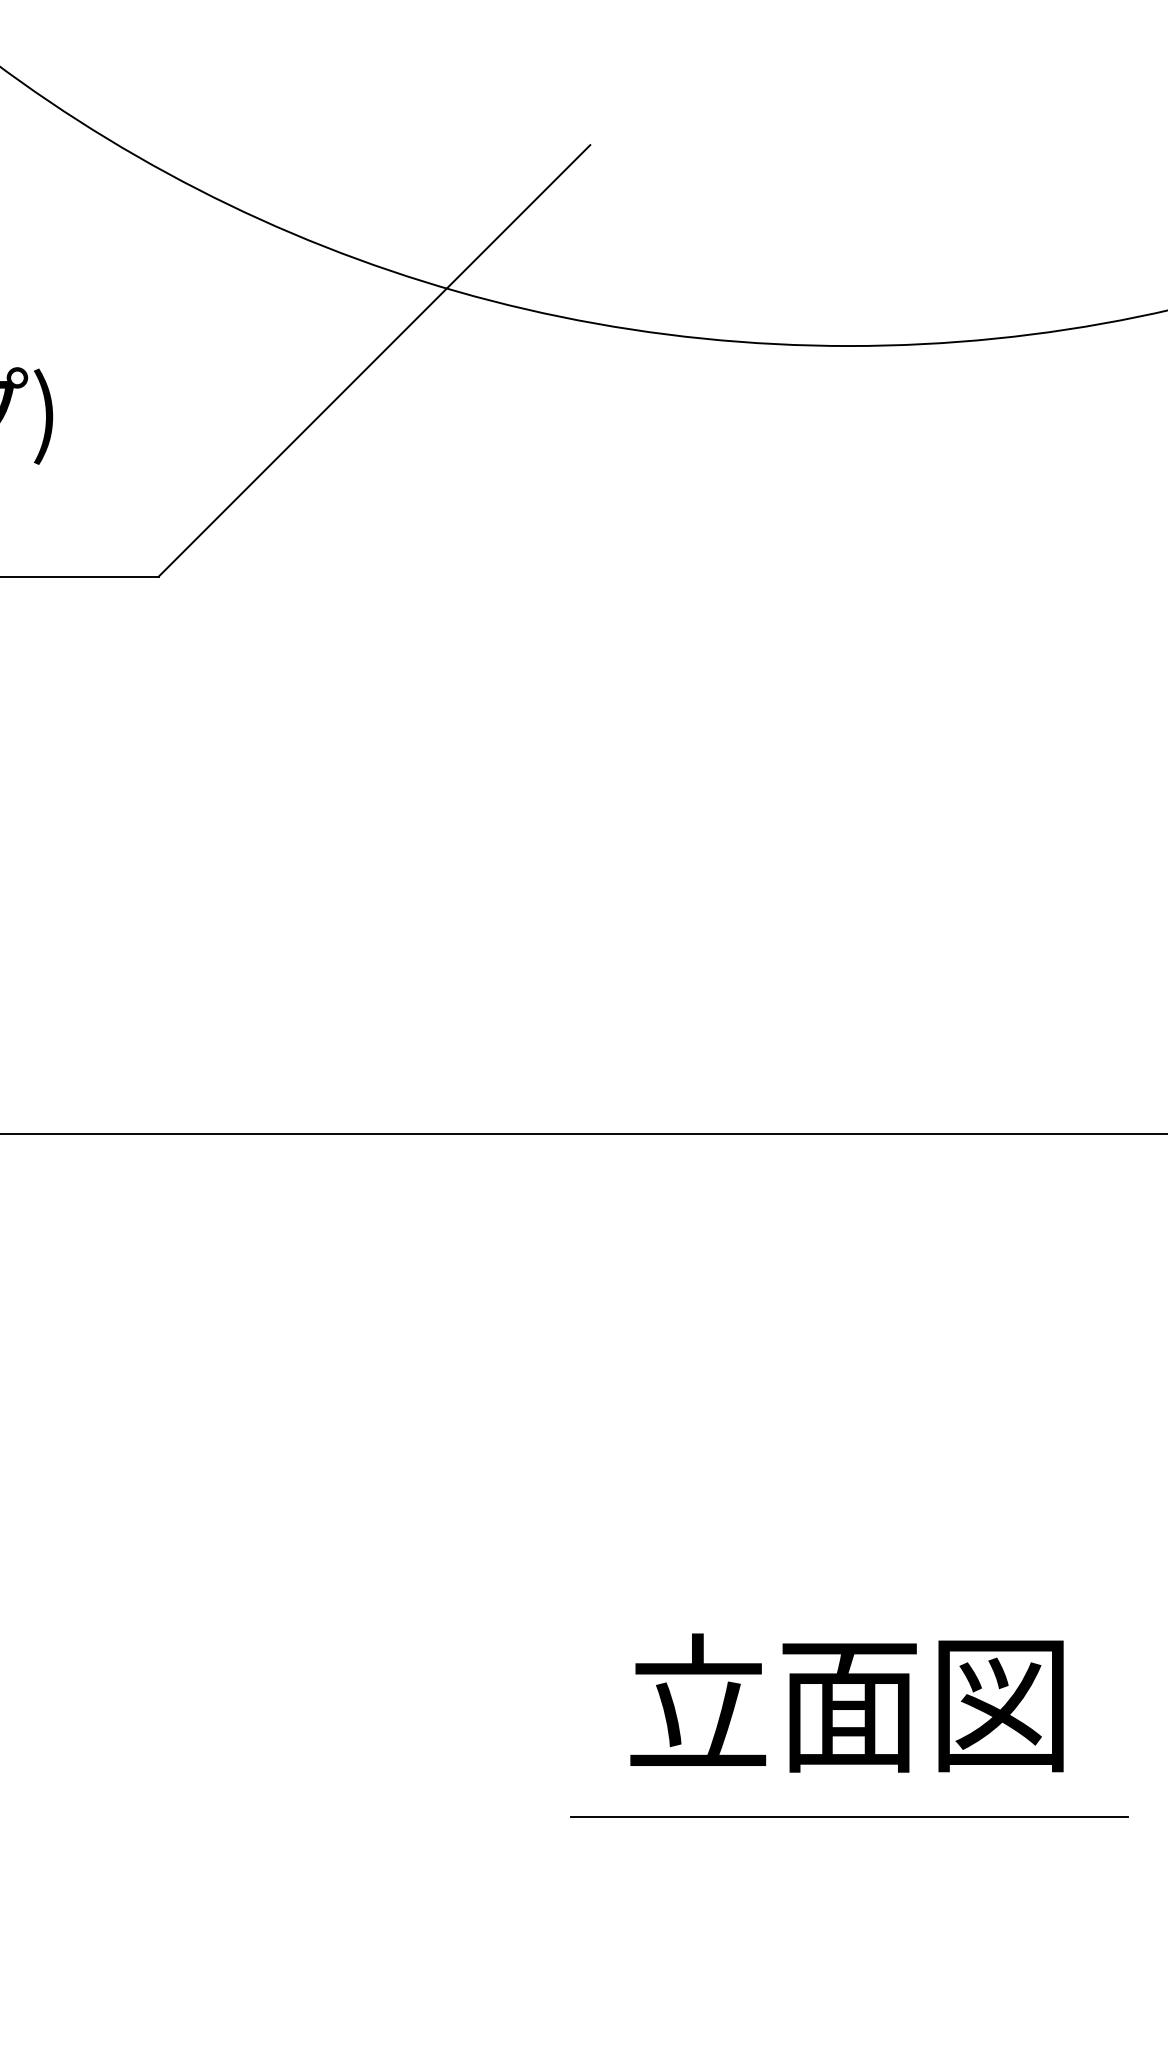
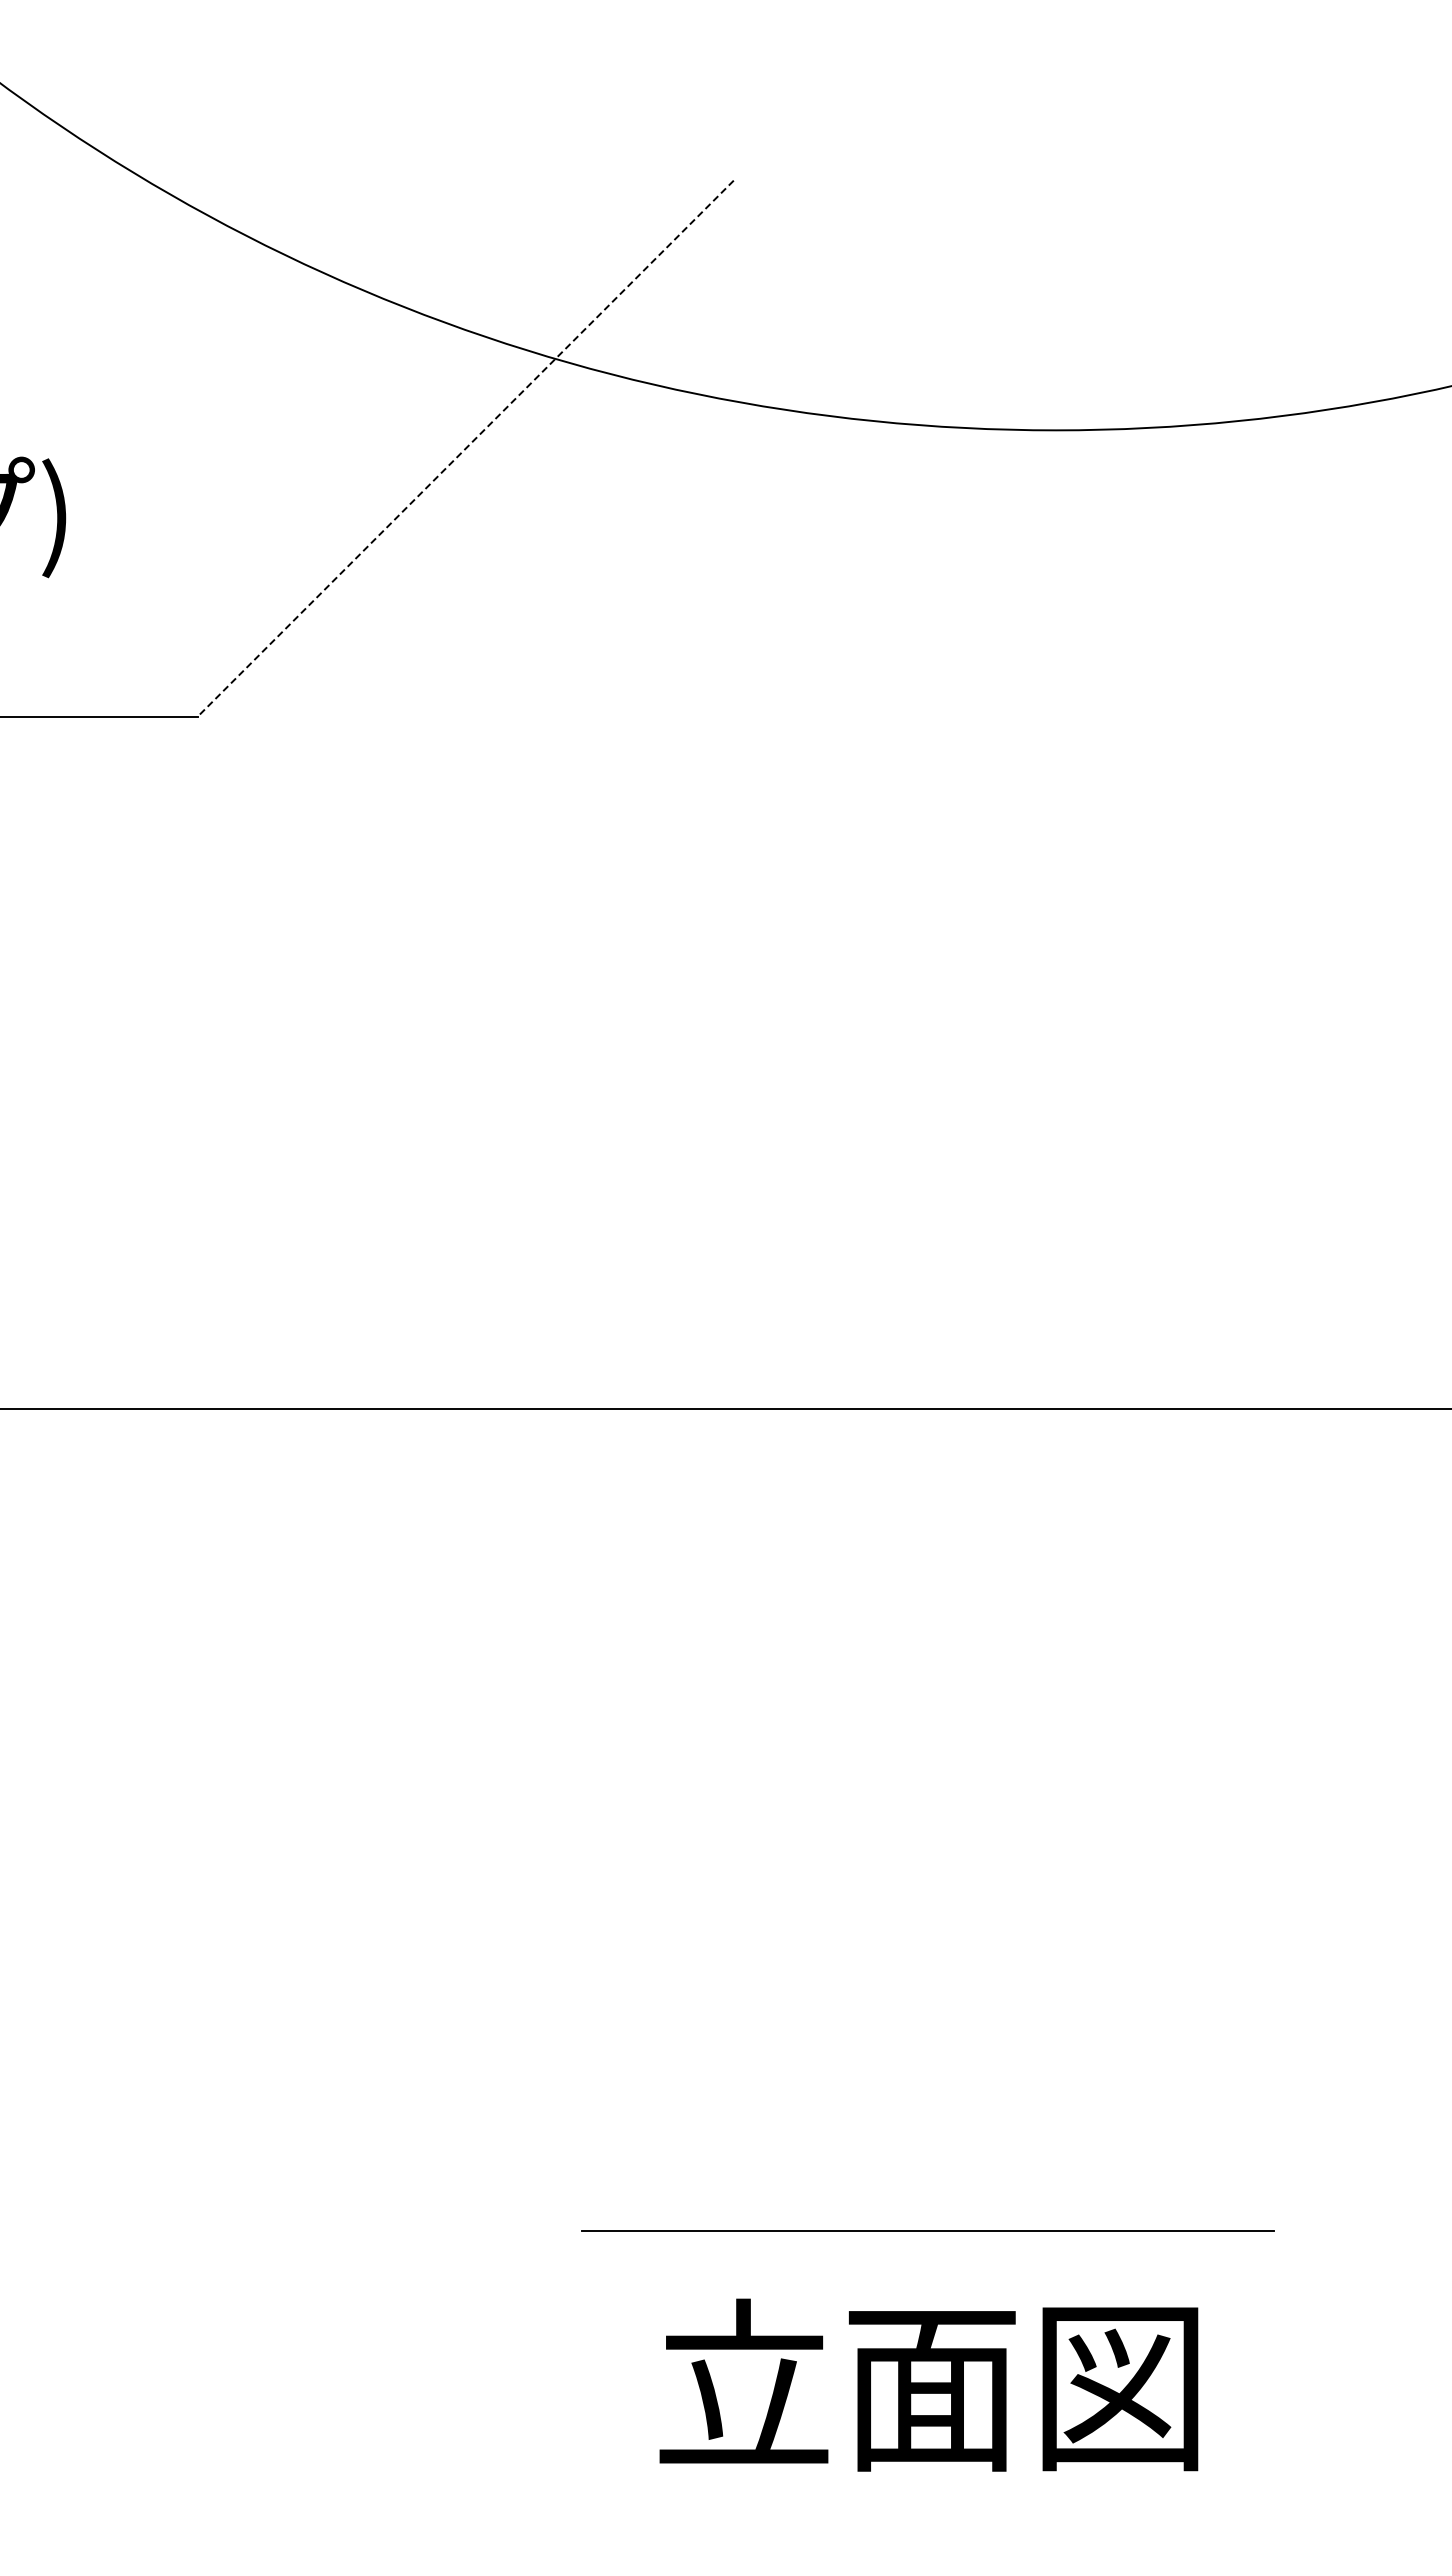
line: (374, 361) -> (465, 449), solid -> dashed
text: (846, 1702) -> (928, 2384), moved
line: (849, 1816) -> (927, 2230), moved

